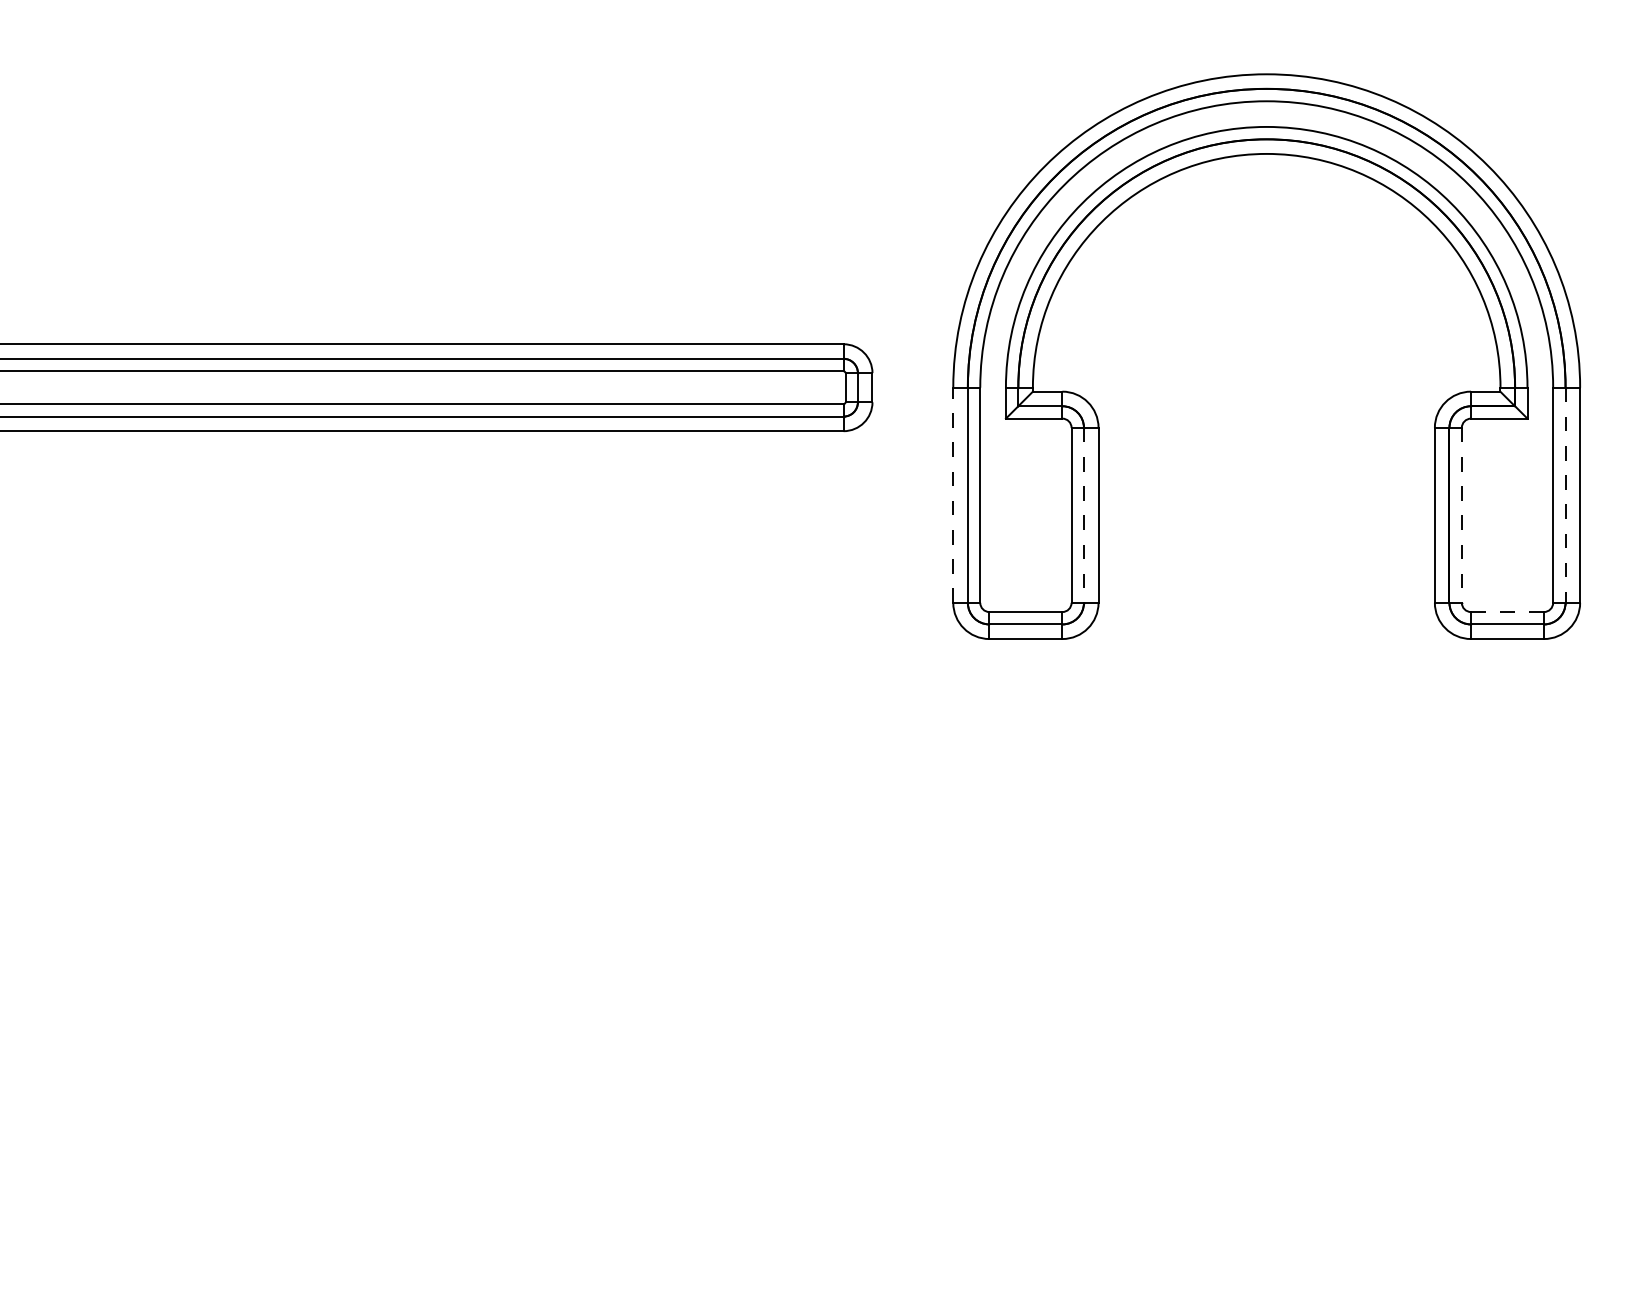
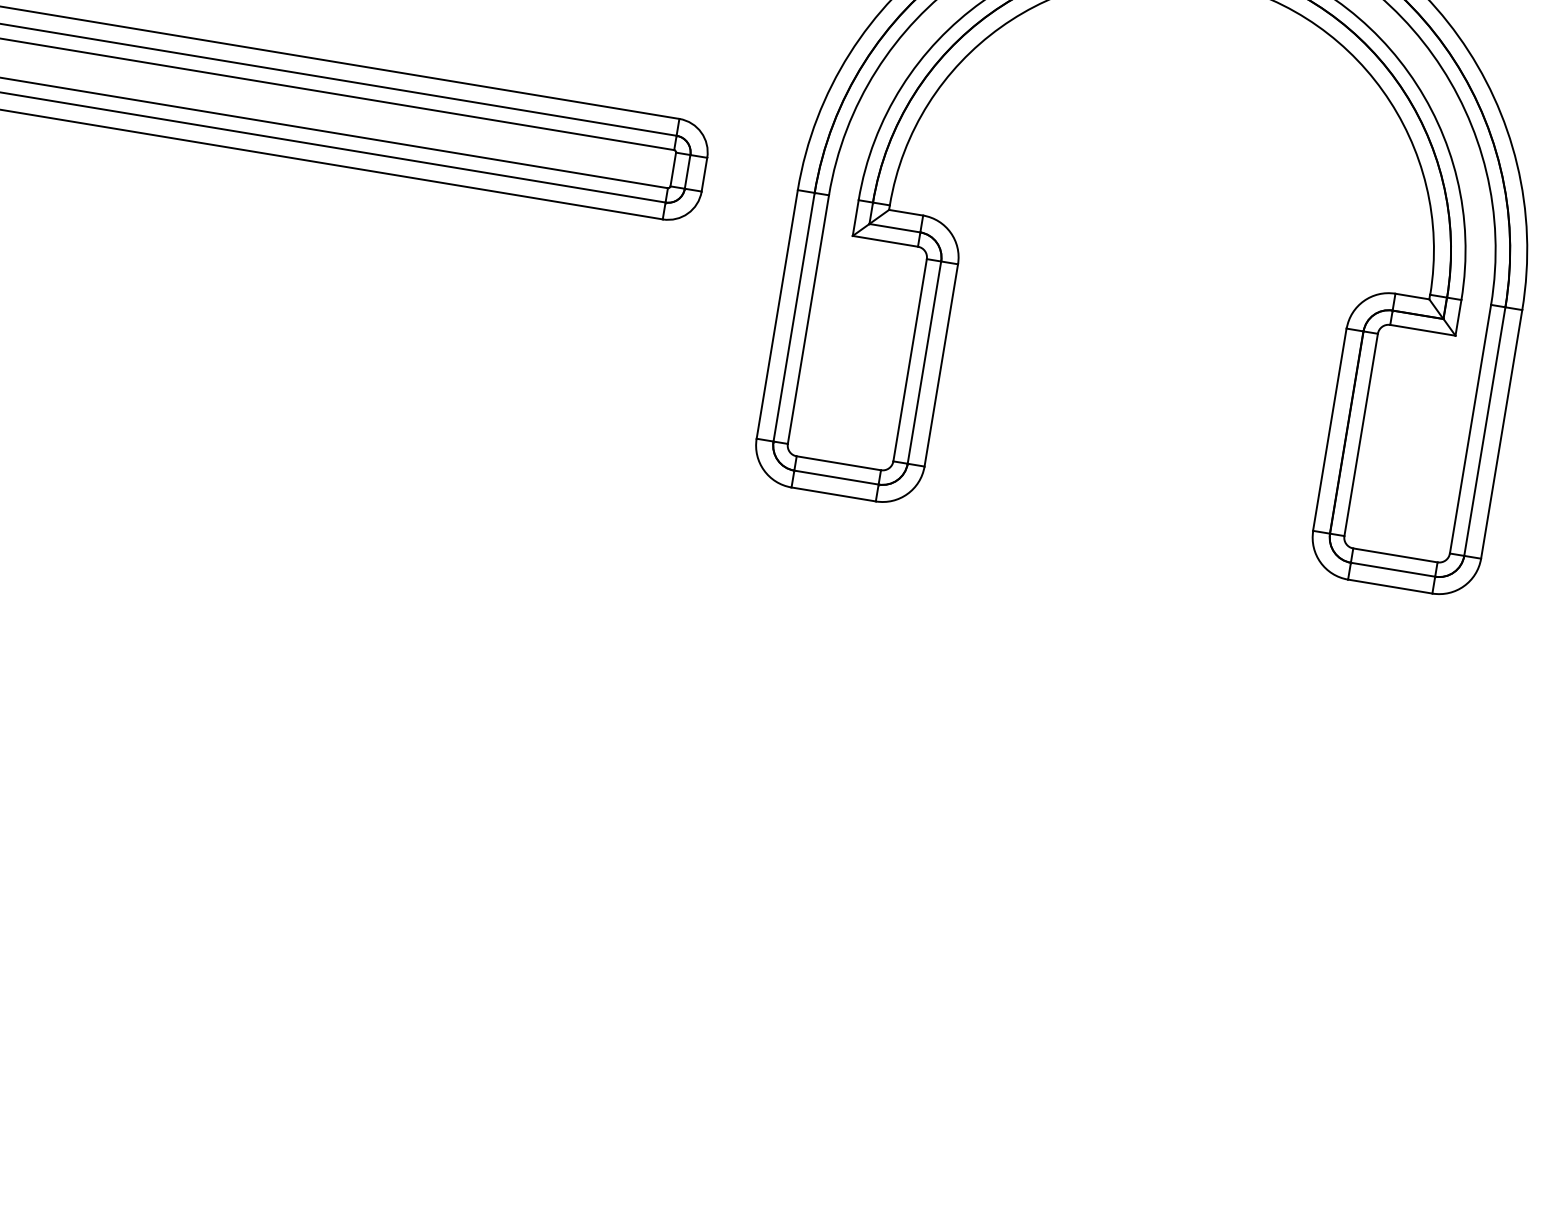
line: (953, 495) -> (777, 314), dashed -> solid
line: (1565, 495) -> (1484, 431), dashed -> solid
line: (1083, 515) -> (923, 362), dashed -> solid
line: (1461, 515) -> (1360, 435), dashed -> solid
line: (1508, 612) -> (1396, 556), dashed -> solid

